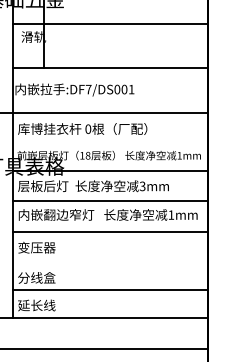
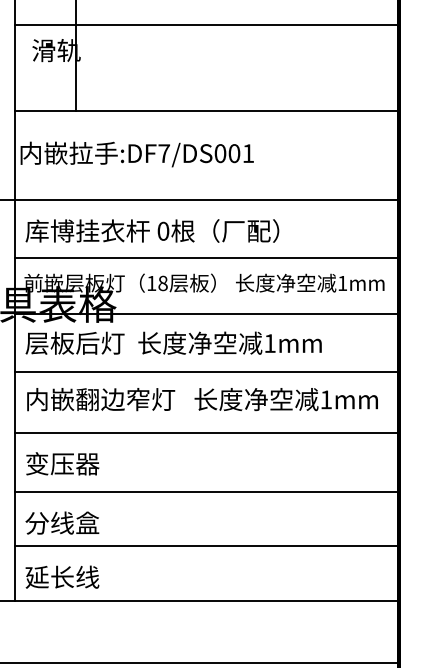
line: (110, 142) -> (206, 257), added
text: (142, 186) -> (269, 343), 3mm -> 1mm
line: (110, 262) -> (206, 492), added

